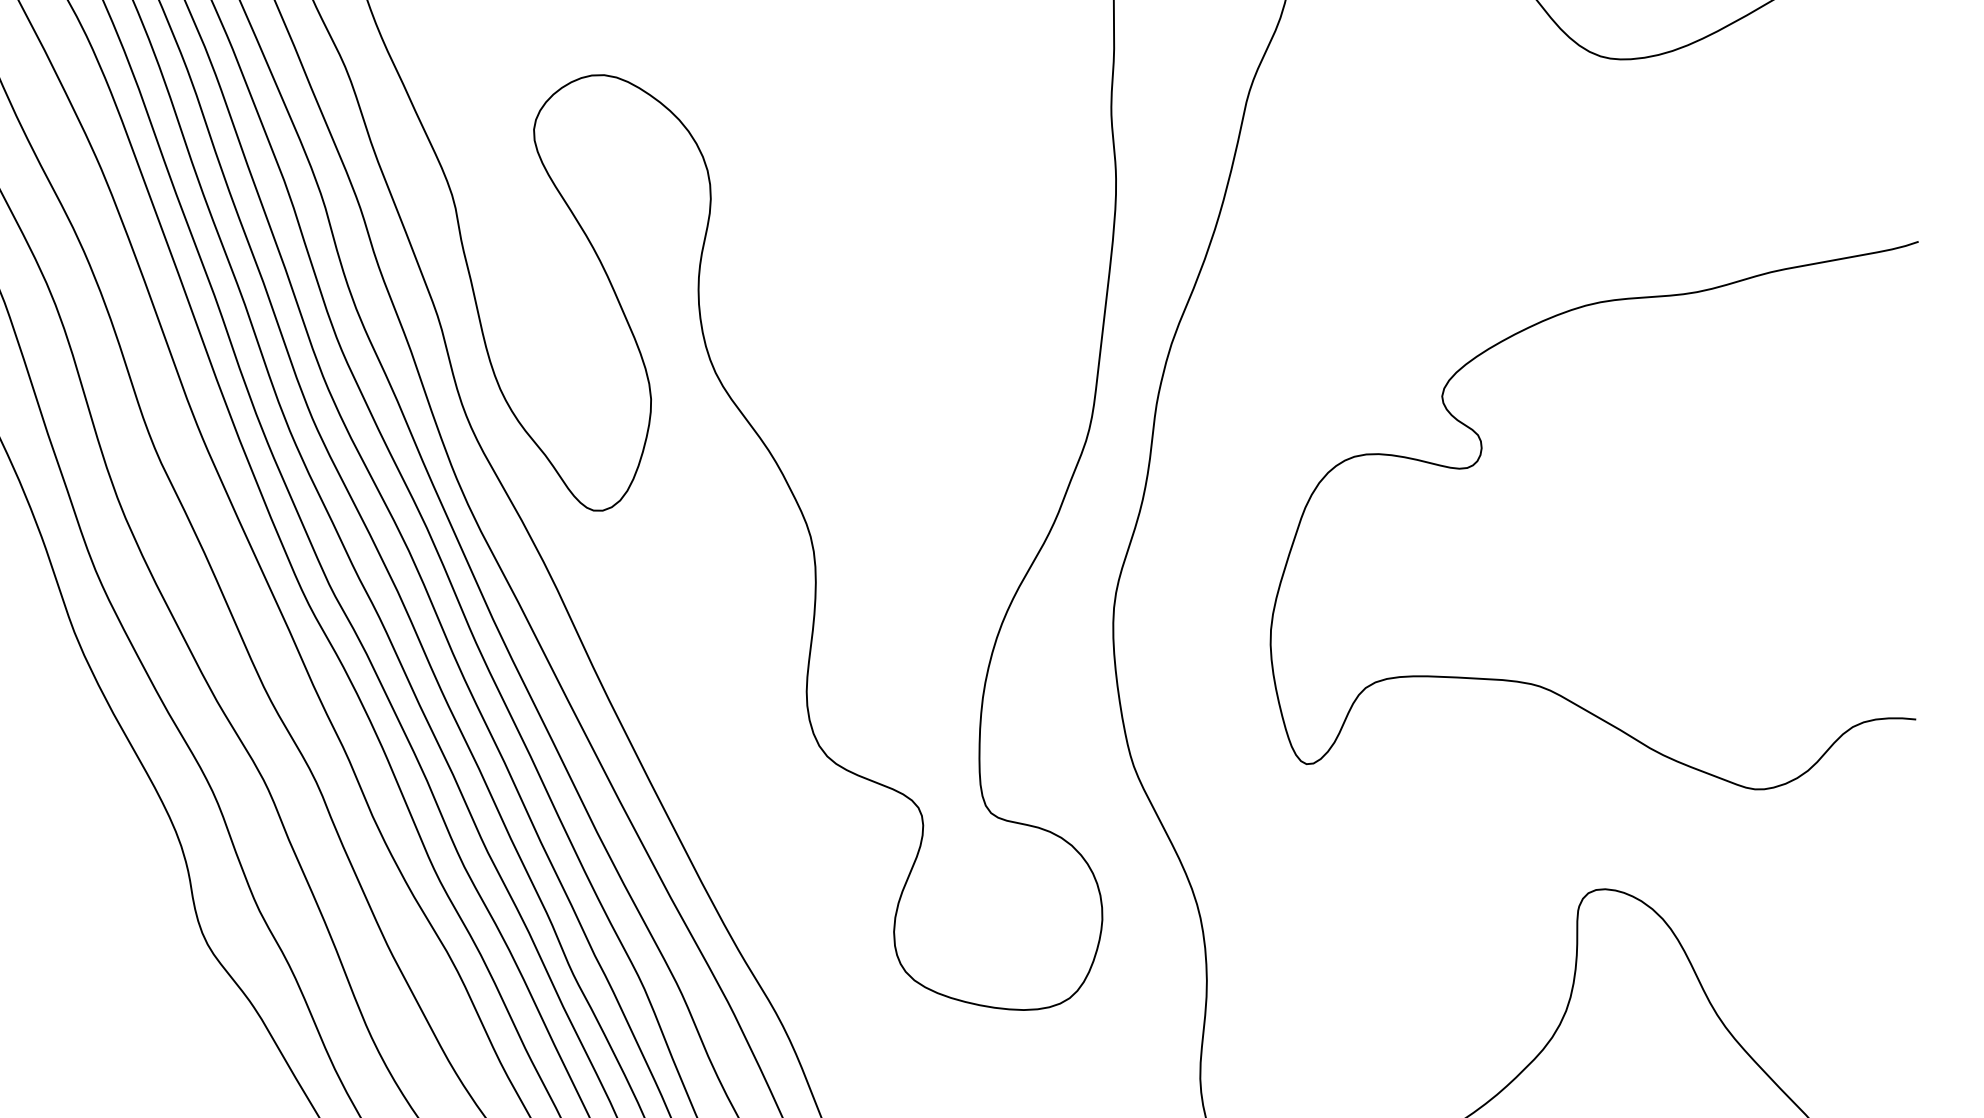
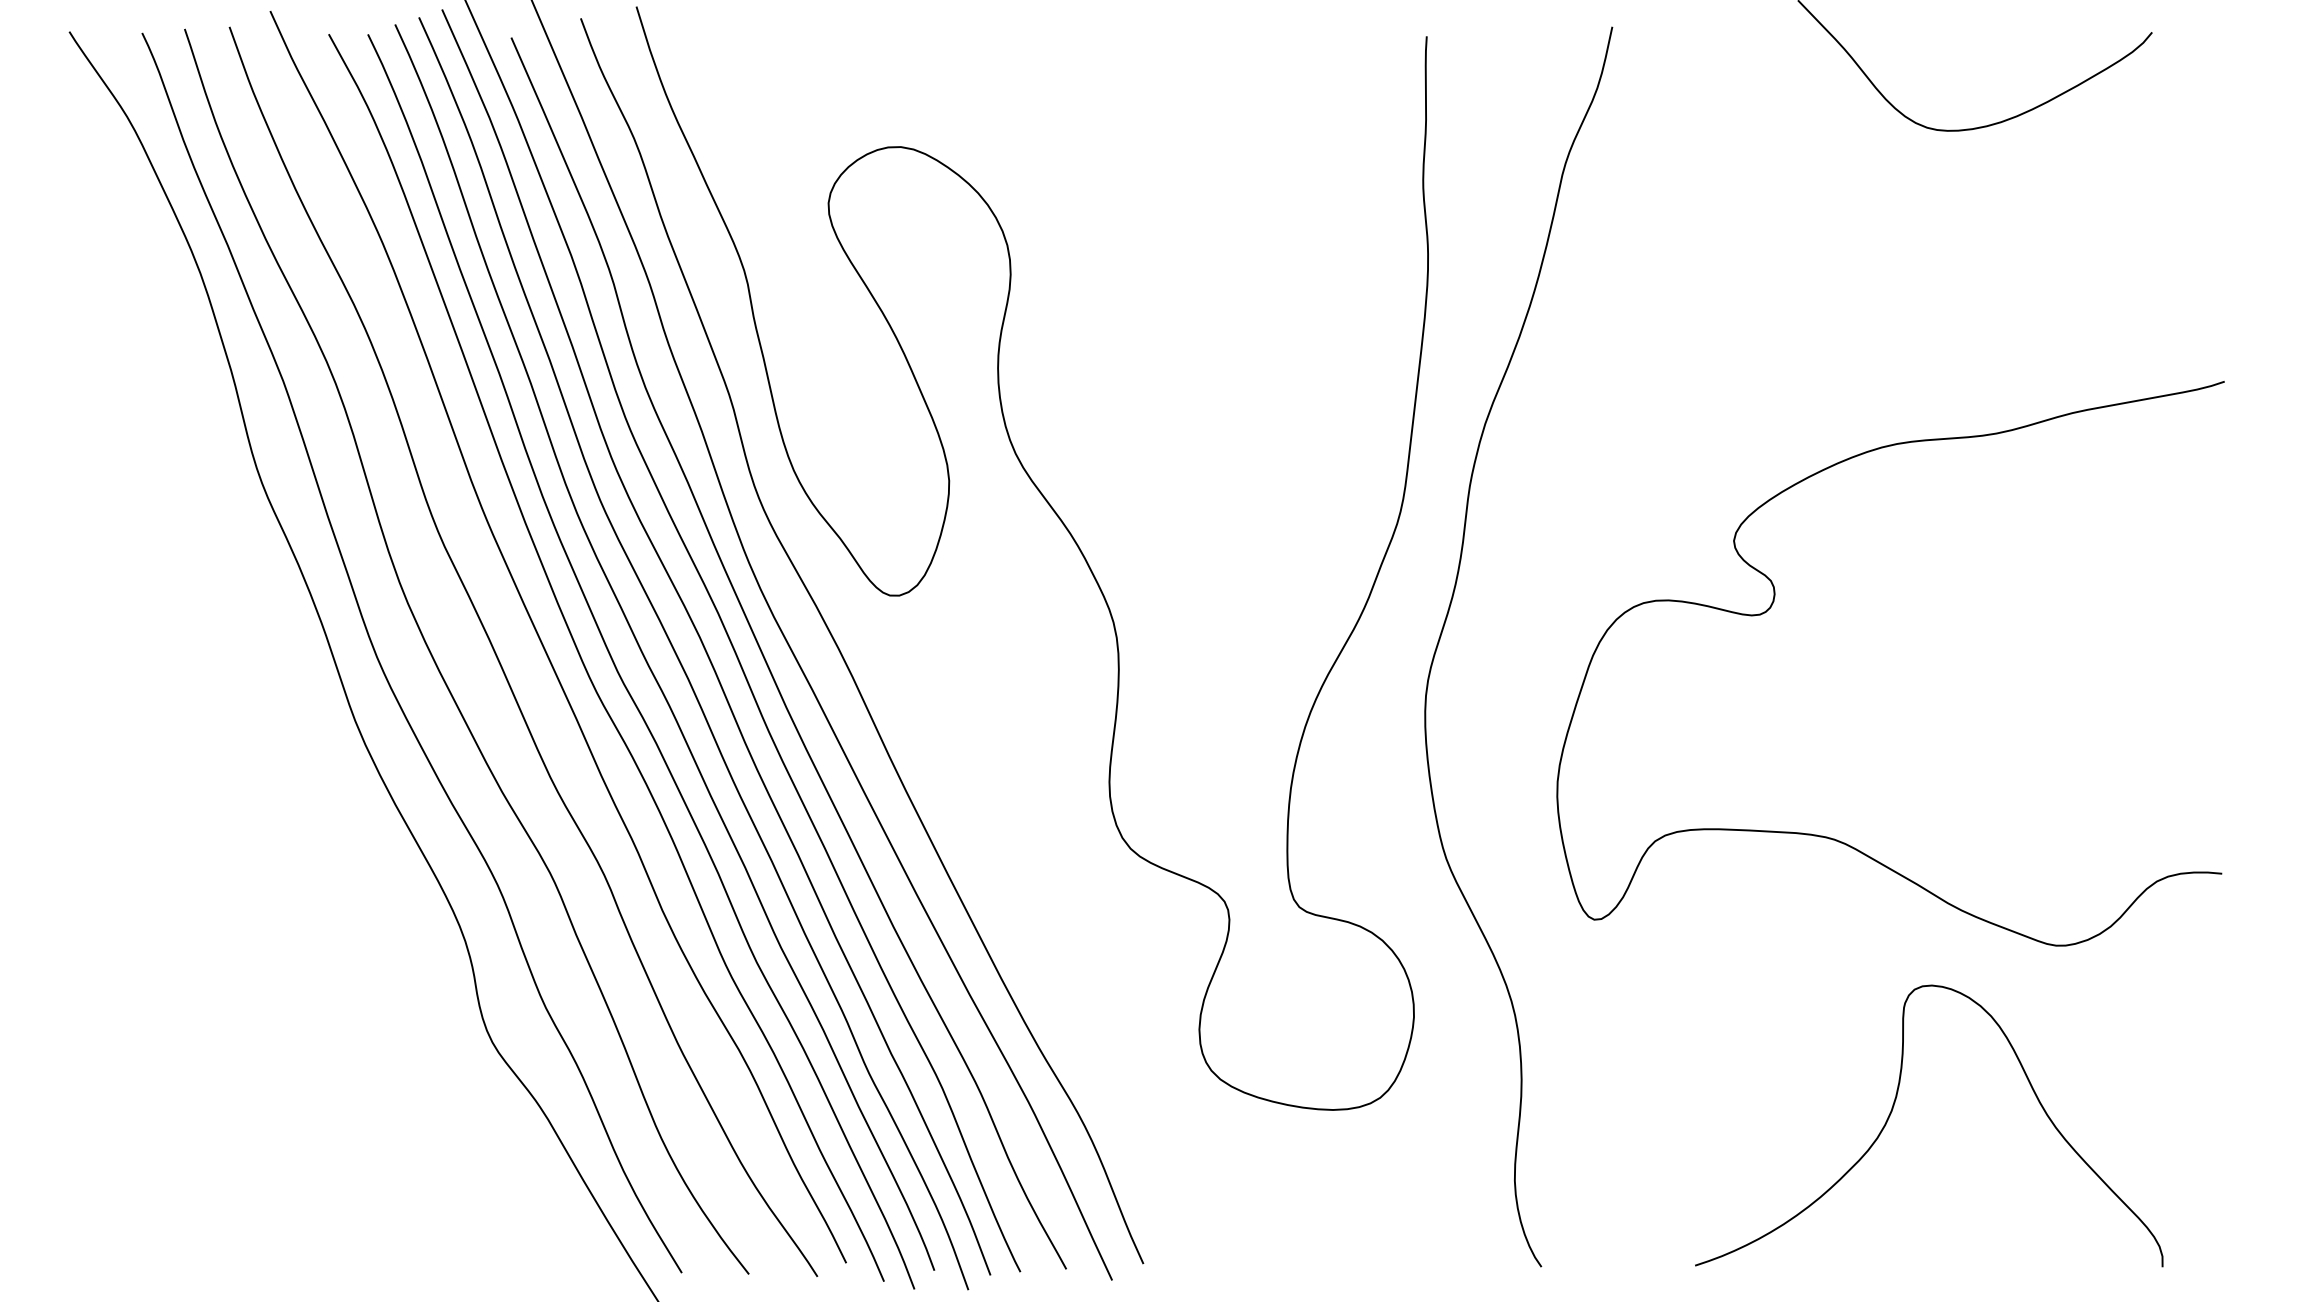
curve: (1479, 459) -> (1772, 605), moved

